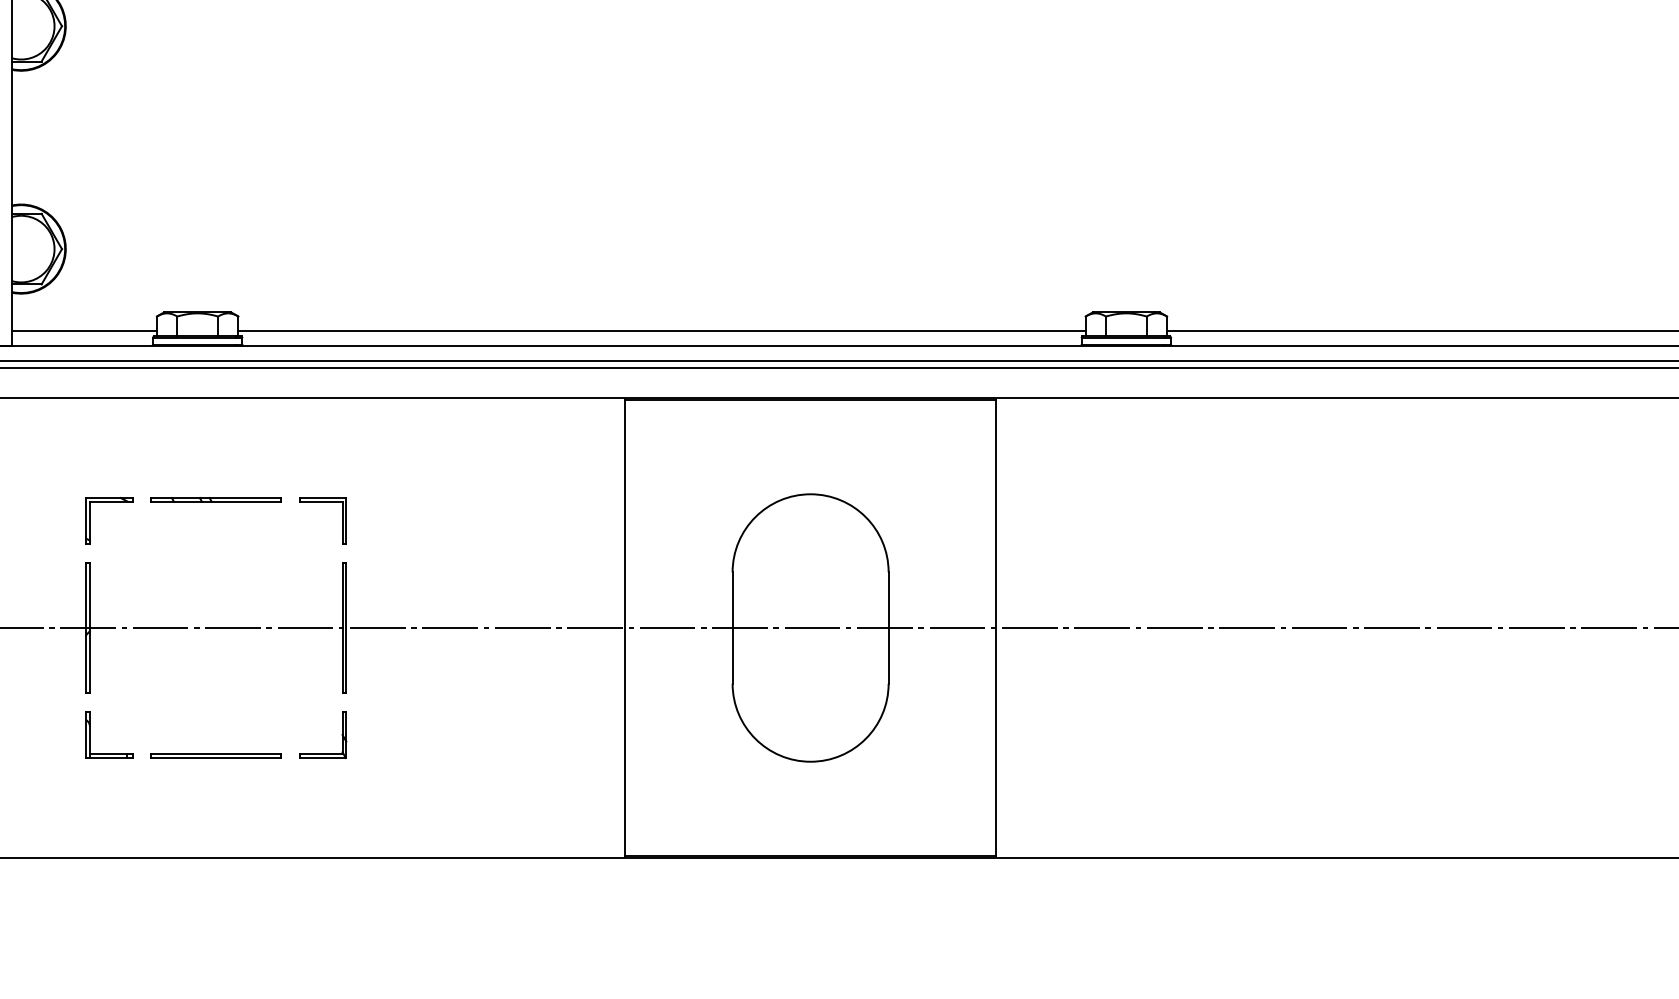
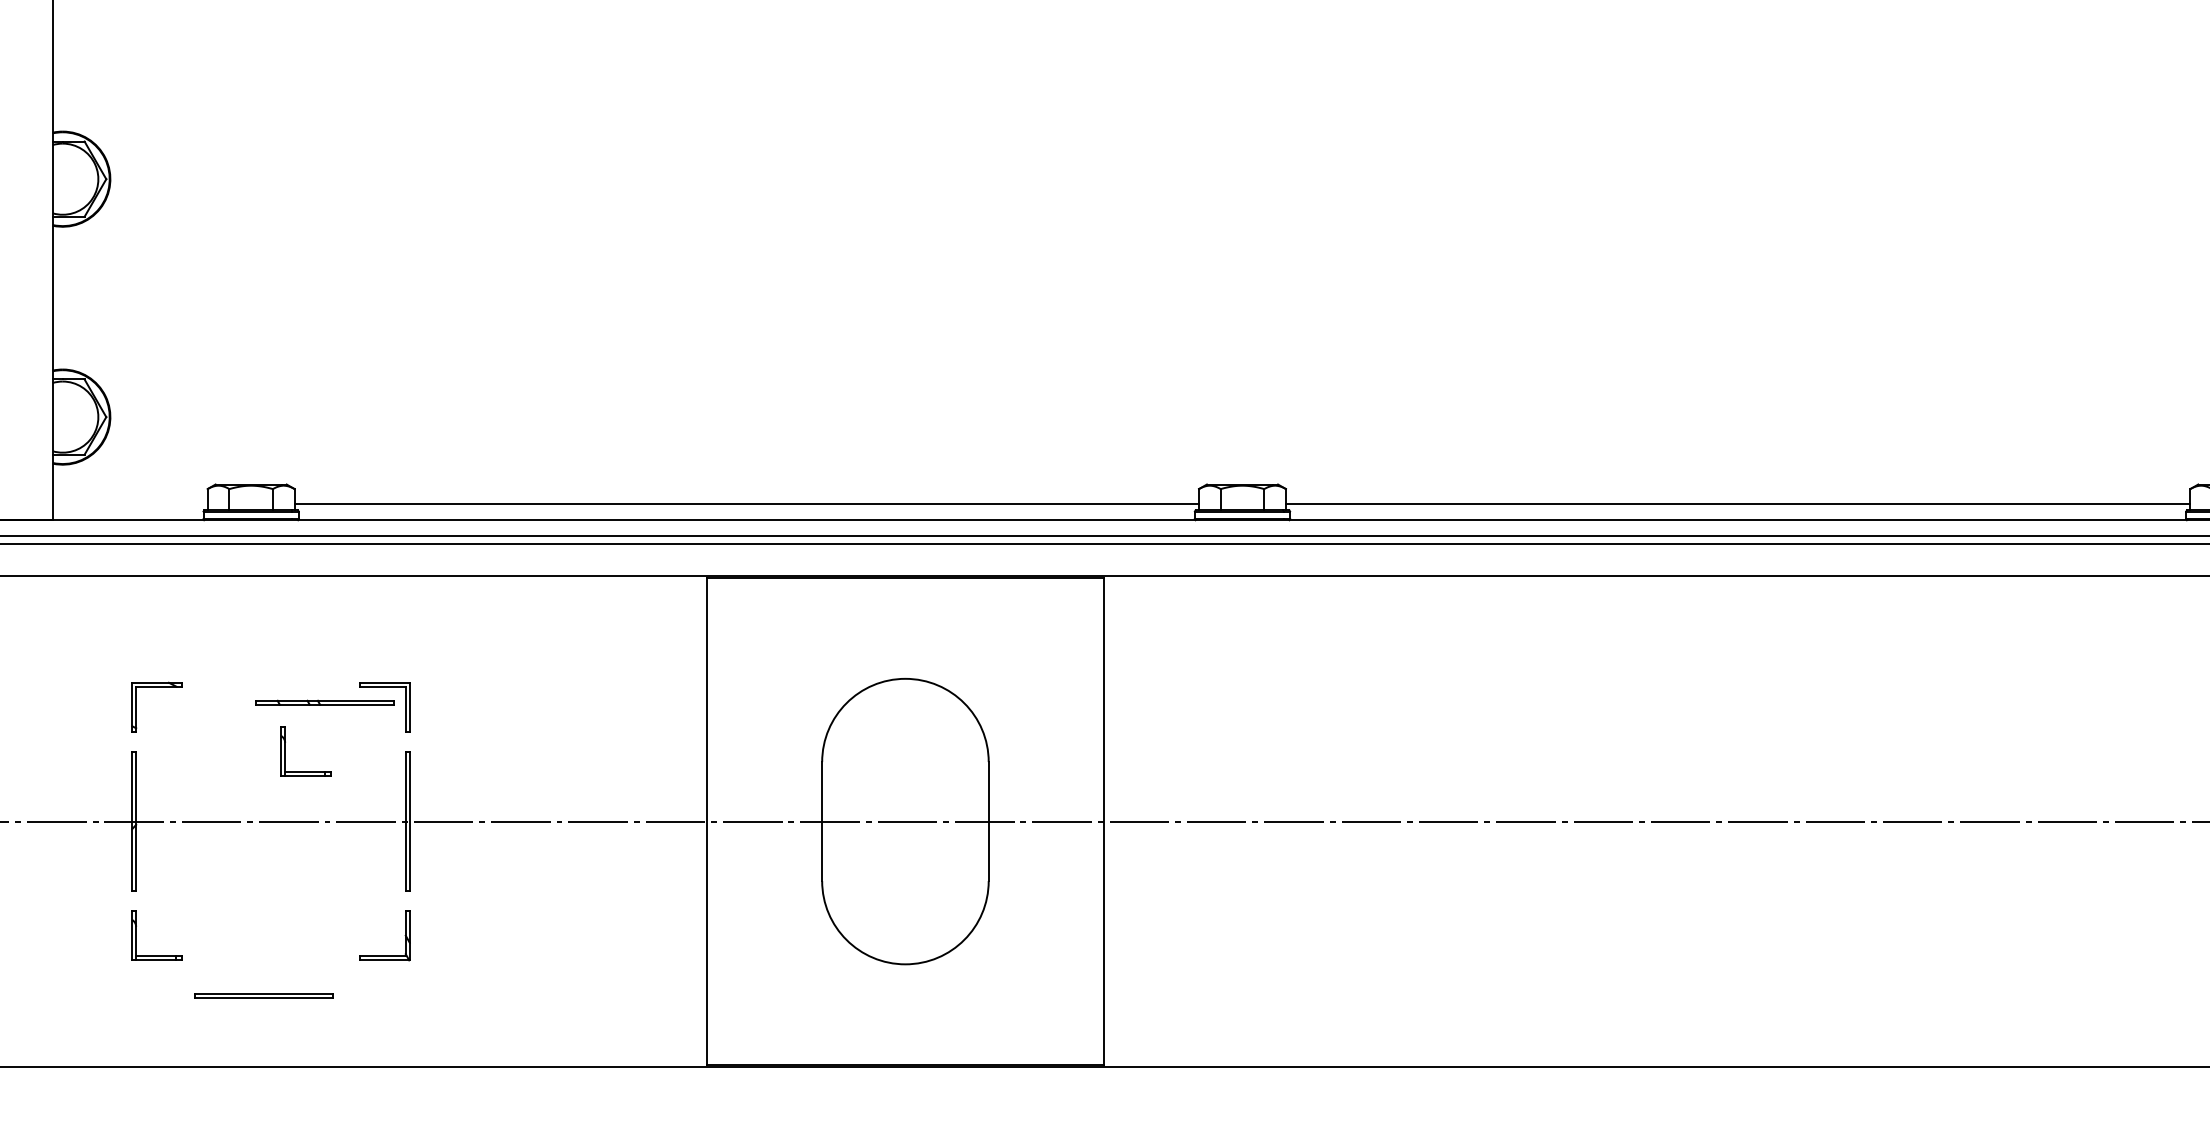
line: (83, 330) -> (129, 504), removed
part: (215, 499) -> (324, 702), moved
part: (229, 562) -> (285, 751), added
part: (215, 755) -> (263, 995), moved

